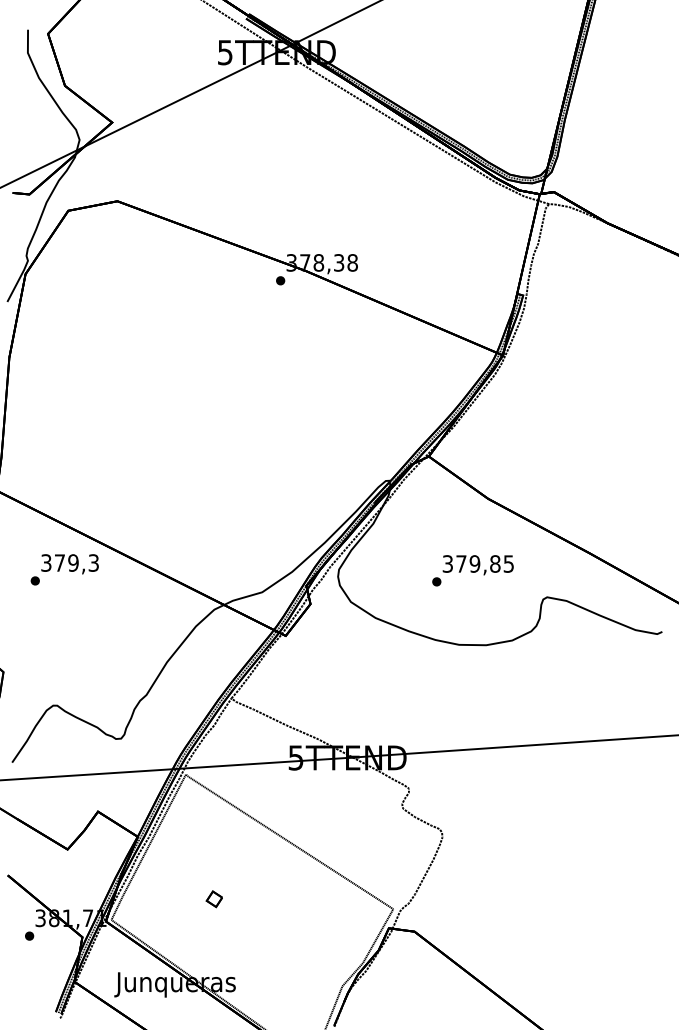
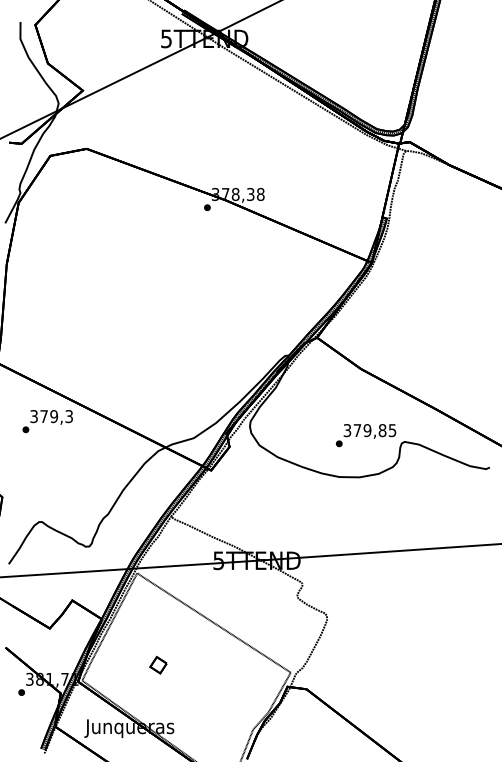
text: (472, 570) -> (365, 435), moved
part: (214, 899) -> (158, 665), size x1.43

